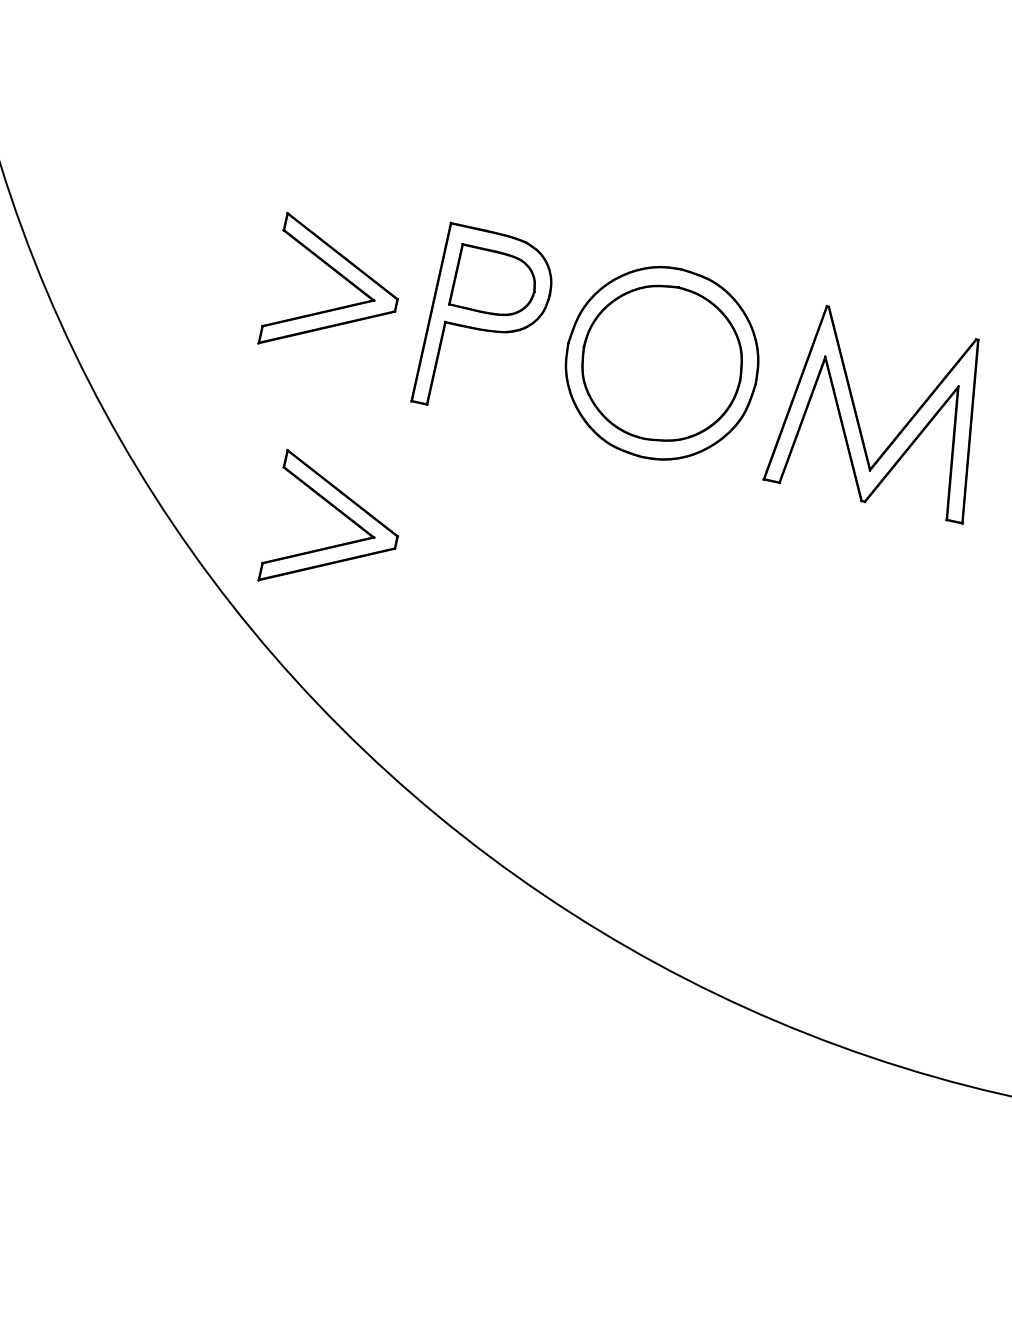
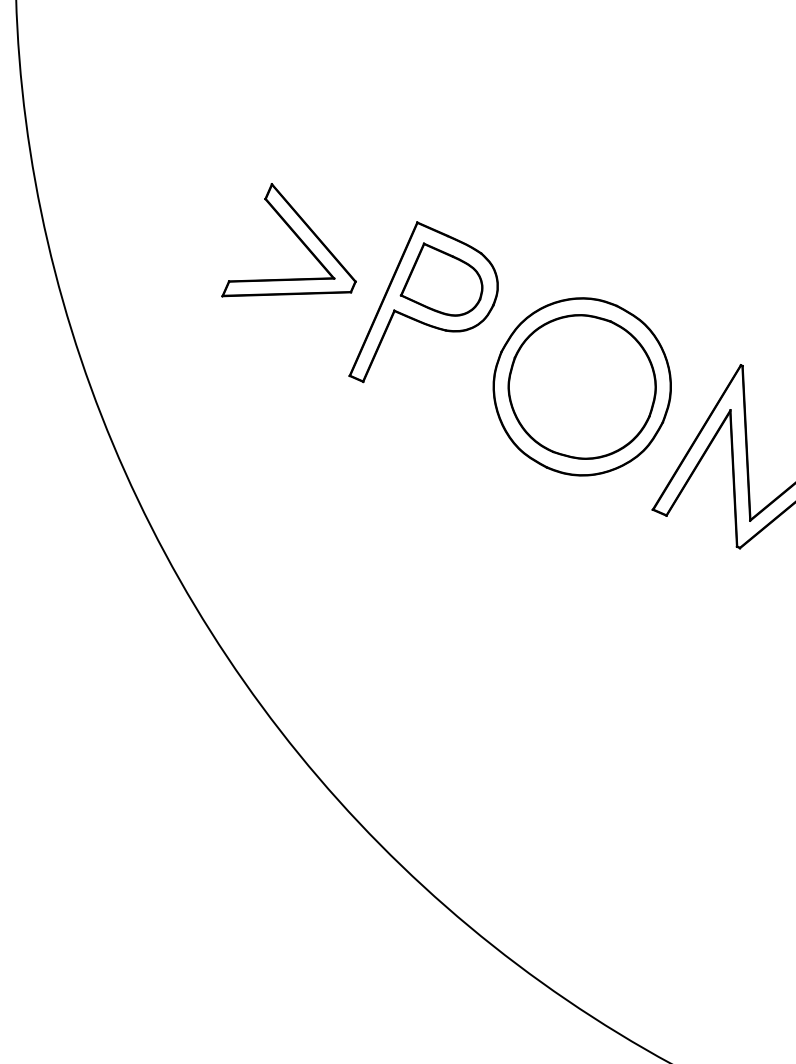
part: (333, 507) -> (260, 457), removed

